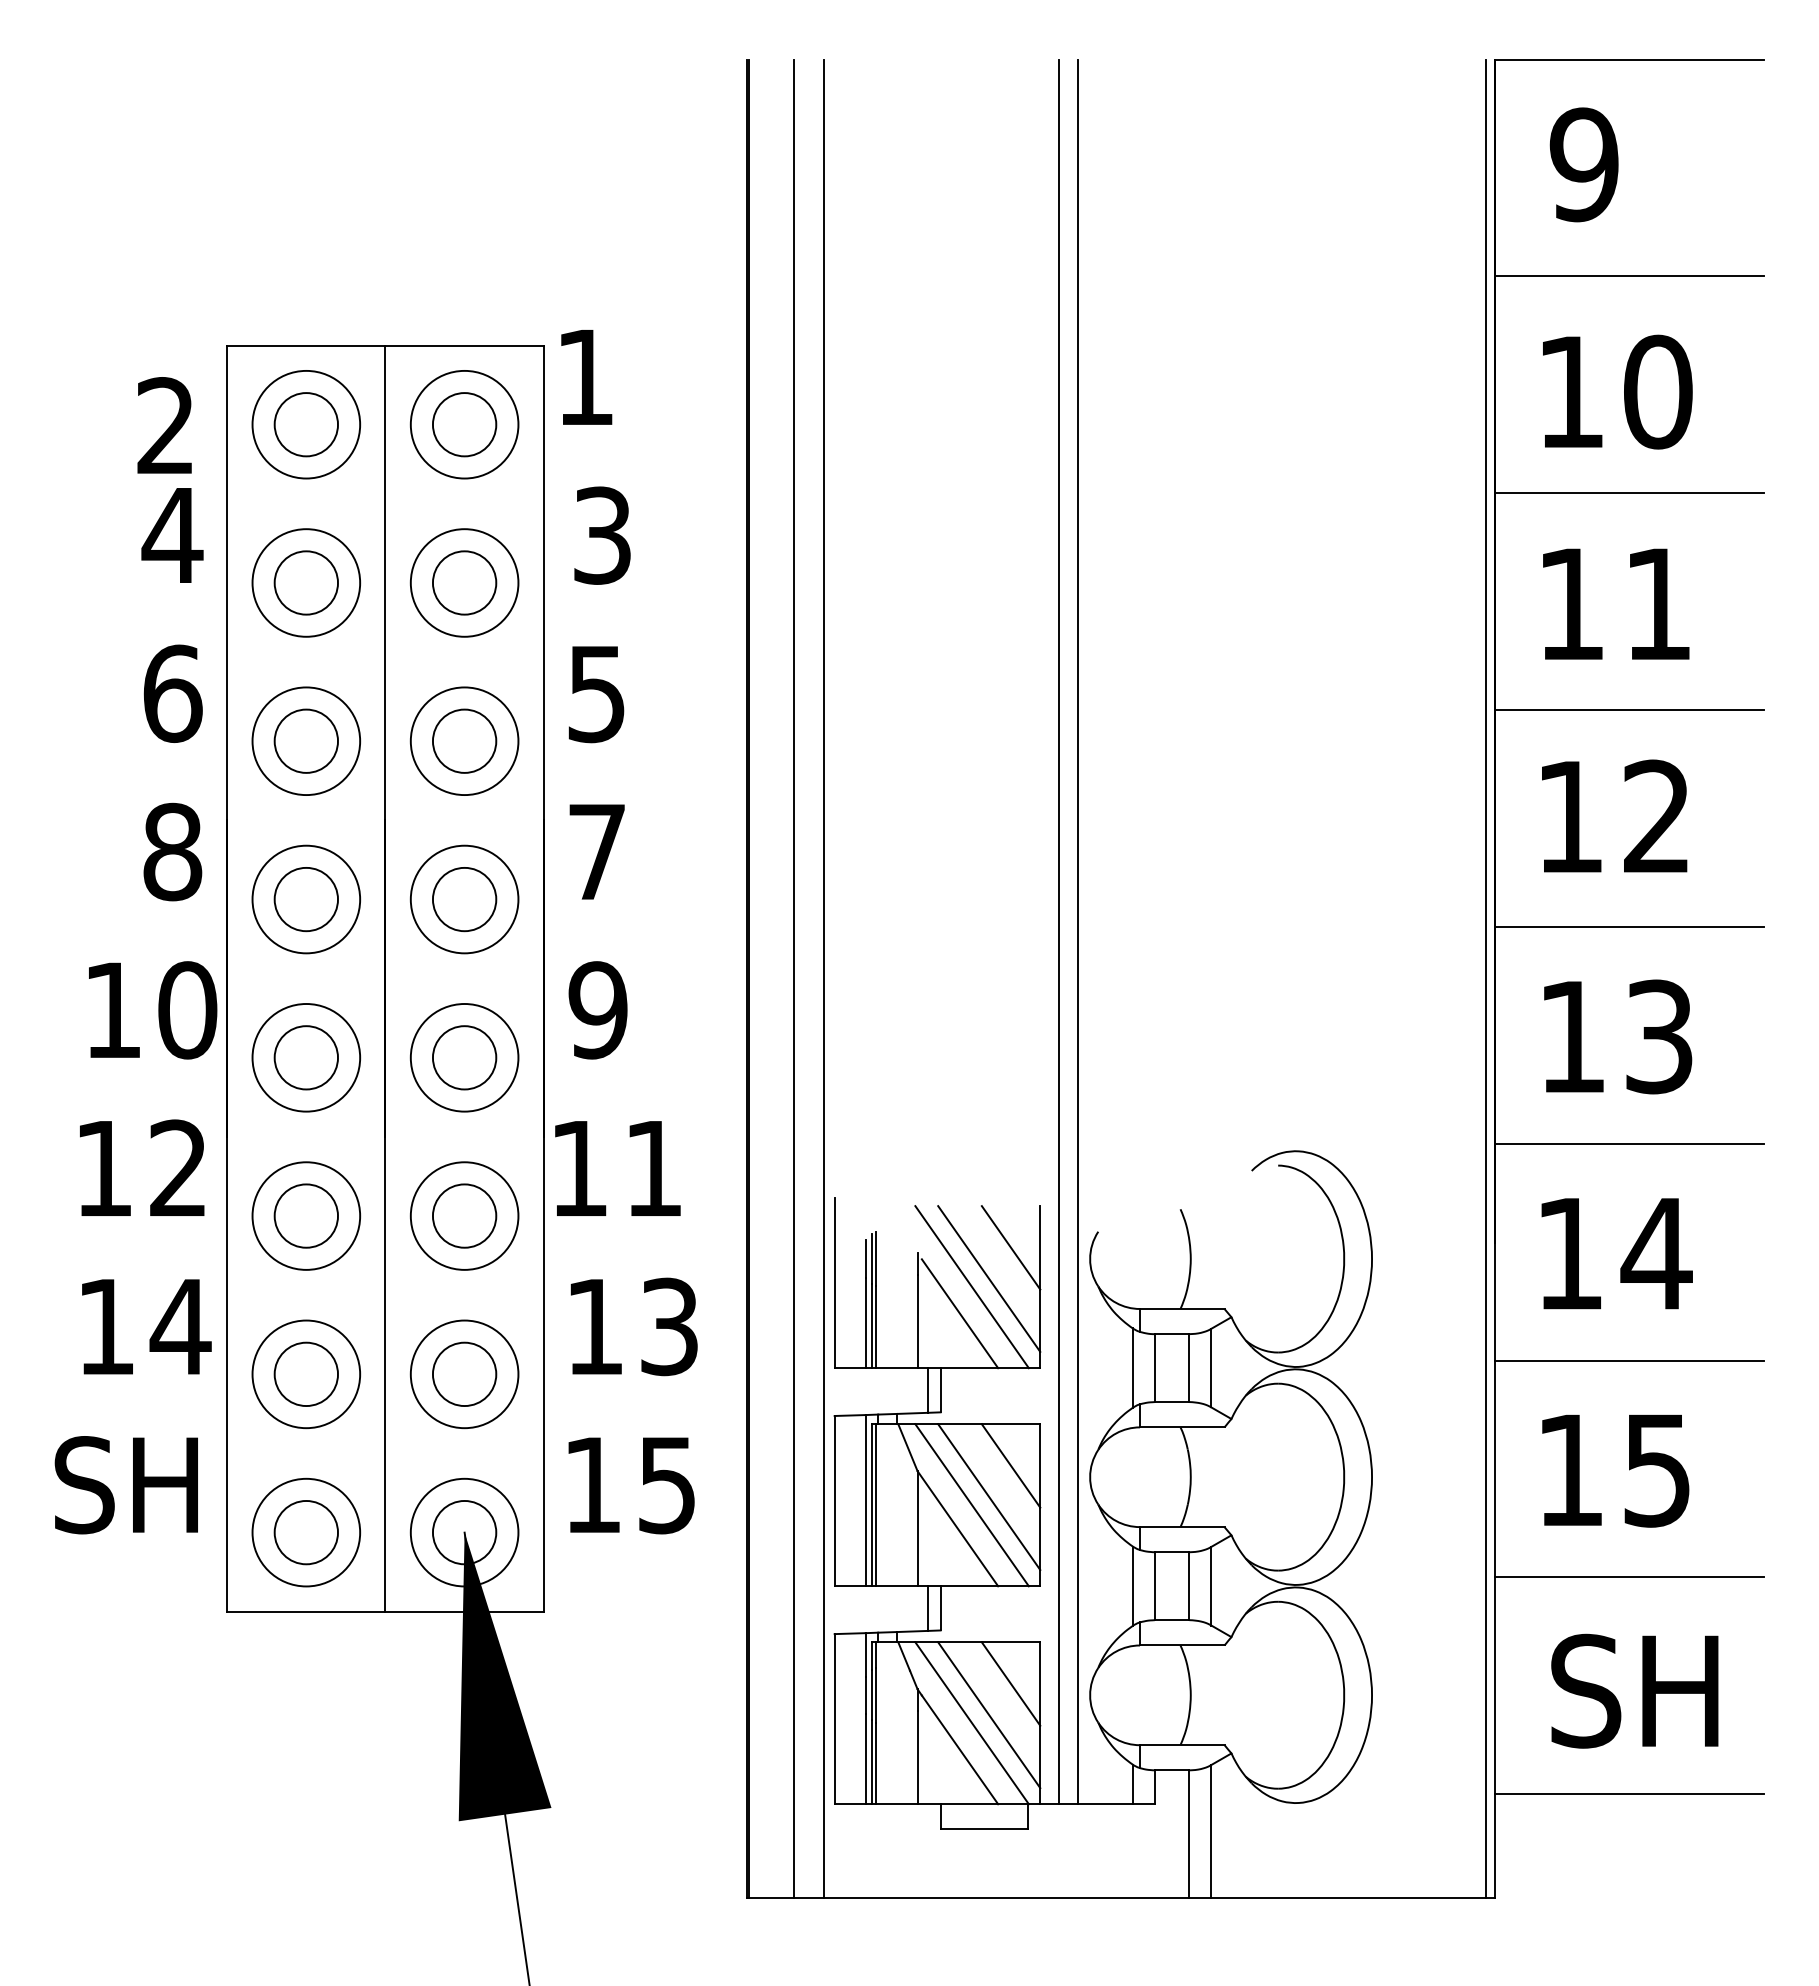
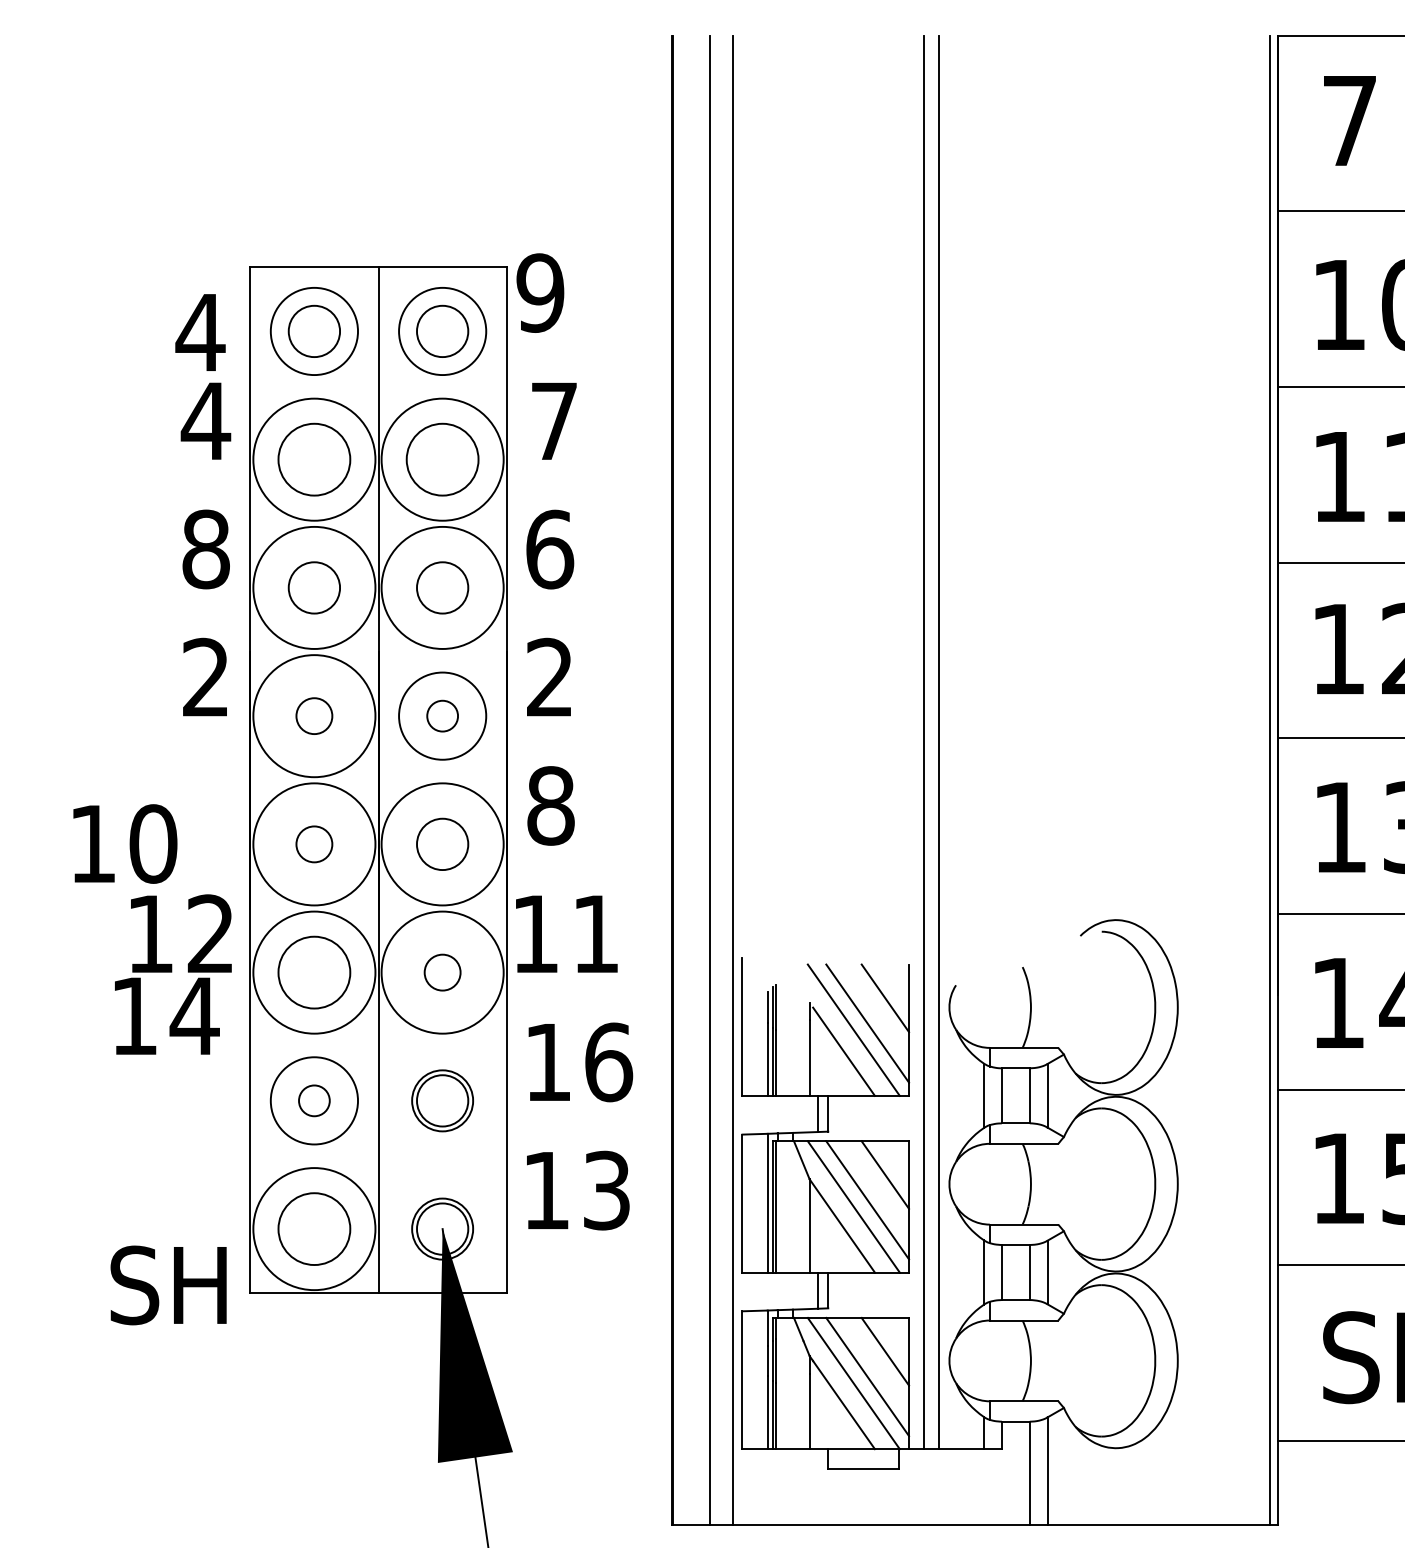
text: (1583, 164) -> (1349, 120), 9 -> 7
text: (584, 377) -> (539, 293), 1 -> 9
text: (165, 425) -> (200, 332), 2 -> 4
text: (602, 535) -> (554, 421), 3 -> 7
circle: (306, 582) -> (314, 459), size x1.4
circle: (306, 582) -> (314, 459), size x1.4
circle: (464, 582) -> (442, 459), size x1.4
circle: (464, 582) -> (442, 459), size x1.4
text: (172, 693) -> (205, 549), 6 -> 8
text: (597, 693) -> (550, 549), 5 -> 6
circle: (306, 741) -> (314, 588), size x1.4
circle: (464, 741) -> (442, 588), size x1.4
text: (596, 850) -> (549, 676), 7 -> 2
text: (172, 851) -> (205, 677), 8 -> 2
circle: (306, 899) -> (314, 716), size x0.7
circle: (306, 899) -> (314, 716), size x1.4
circle: (464, 899) -> (442, 716), size x0.6
text: (153, 1010) -> (125, 844), moved
text: (597, 1010) -> (550, 806), 9 -> 8
circle: (306, 1057) -> (314, 844), size x0.7
circle: (306, 1057) -> (314, 844), size x1.4
circle: (464, 1057) -> (442, 844), size x1.4
circle: (306, 1215) -> (314, 972), size x1.4
circle: (306, 1215) -> (314, 972), size x1.4
circle: (464, 1215) -> (442, 972), size x0.7
circle: (464, 1215) -> (442, 972), size x1.4
text: (146, 1326) -> (167, 1015), moved
text: (669, 1326) -> (608, 1062), 13 -> 16
circle: (306, 1374) -> (314, 1100), size x0.6
circle: (464, 1374) -> (442, 1100), size x0.7
text: (125, 1485) -> (167, 1285), moved
text: (667, 1485) -> (607, 1190), 15 -> 13
circle: (306, 1532) -> (314, 1228), size x1.4
circle: (306, 1532) -> (314, 1228), size x1.4
circle: (464, 1532) -> (442, 1228), size x0.7

